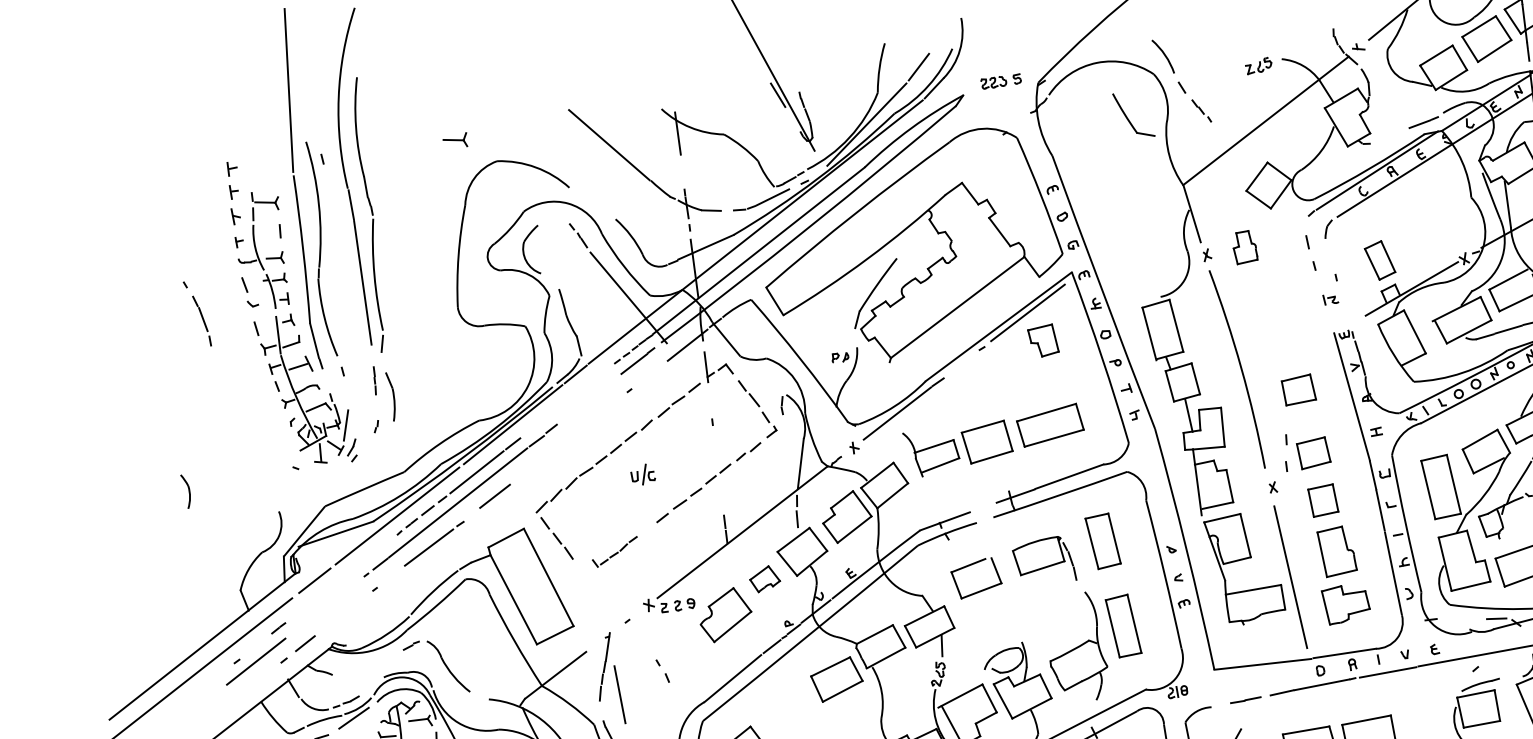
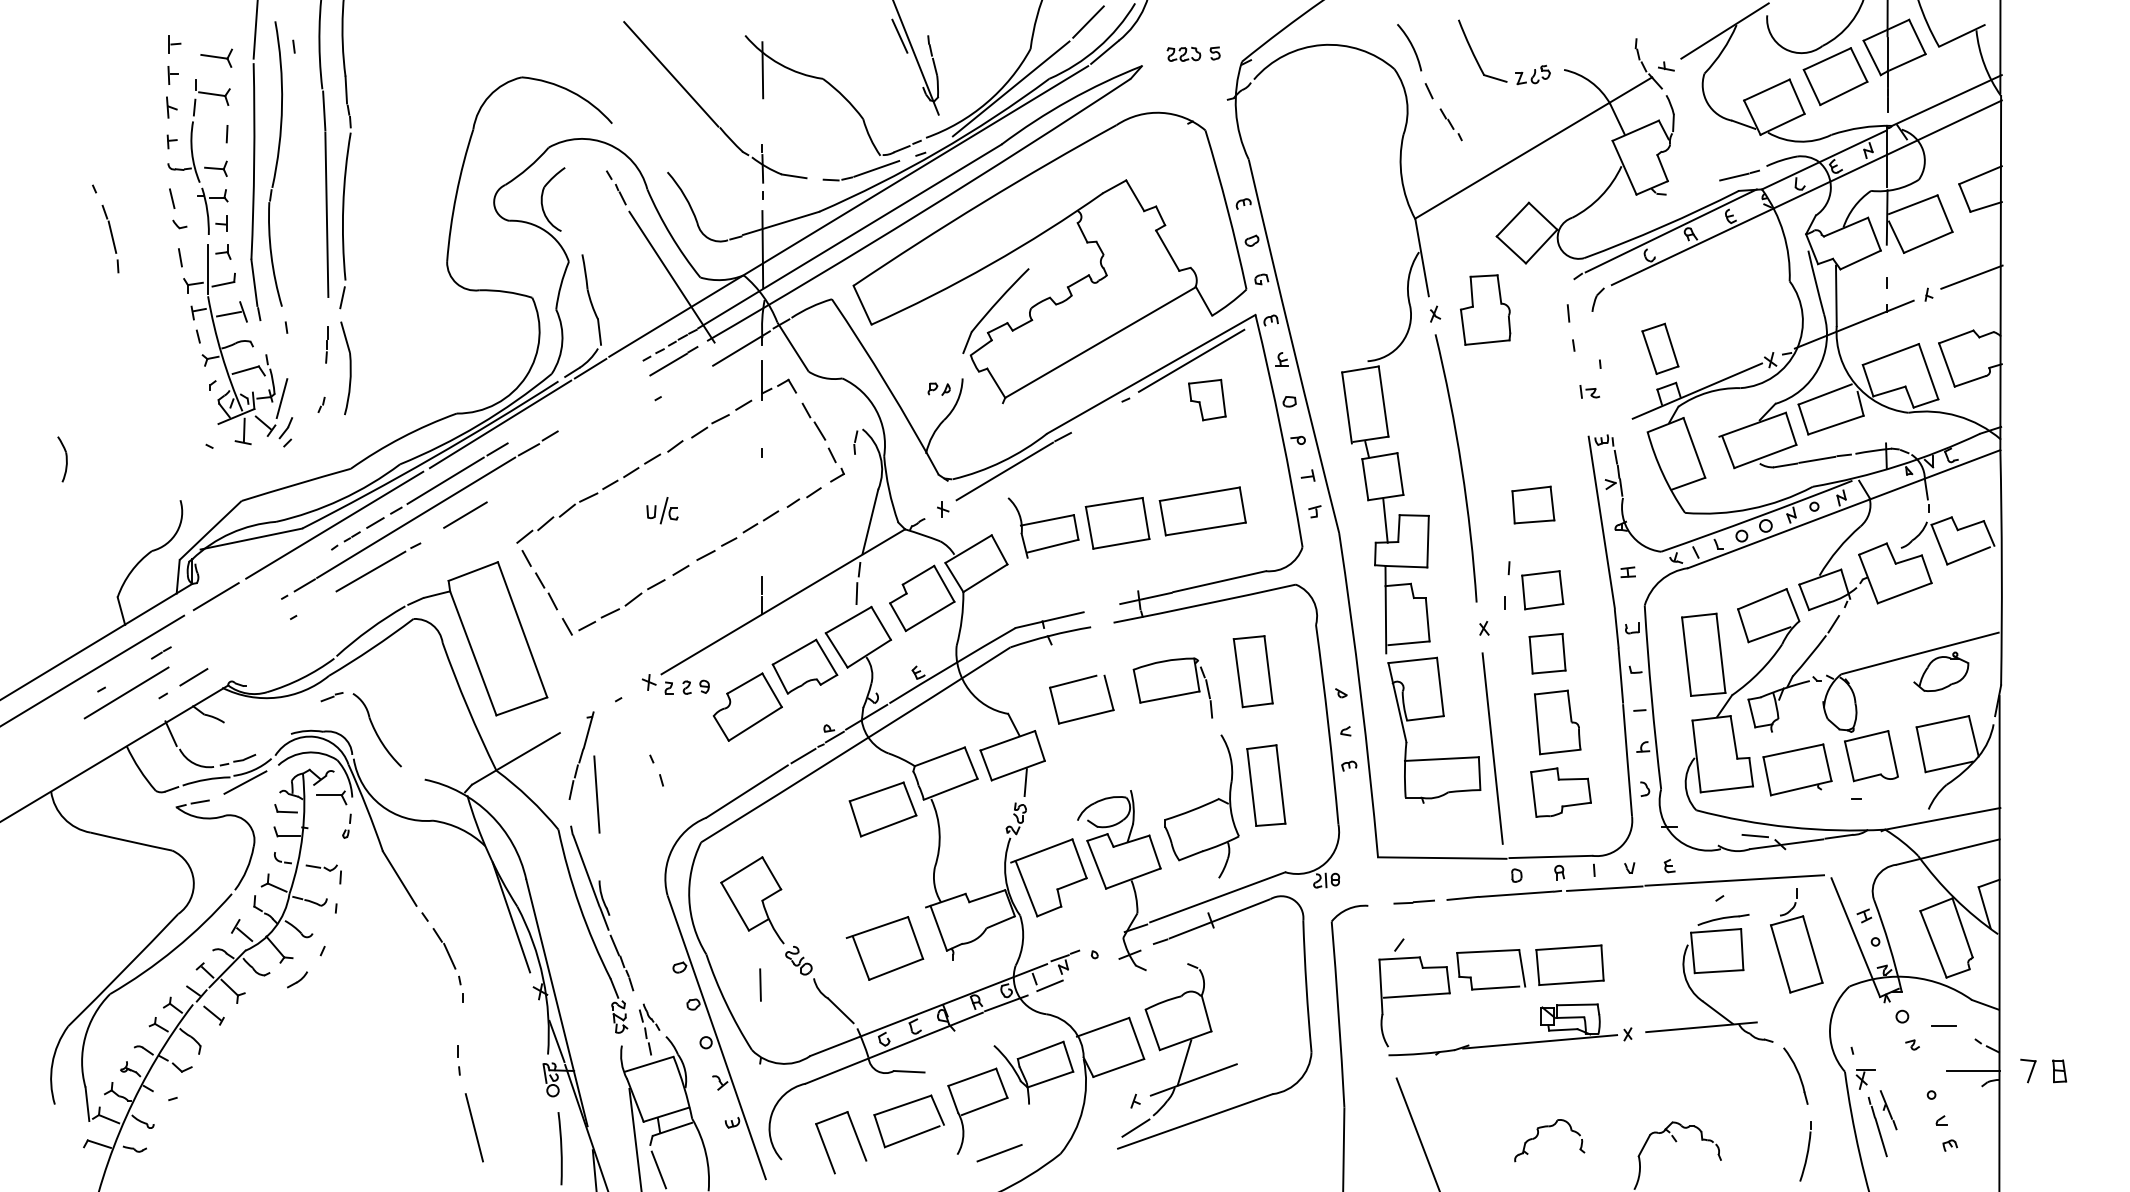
part: (1127, 117) -> (1474, 53), moved
part: (455, 140) -> (216, 57), moved
part: (1244, 247) -> (1485, 309), size x1.67
part: (391, 396) -> (345, 368), size x1.43
part: (615, 552) -> (613, 607), size x1.67
part: (764, 579) -> (804, 666), size x1.67

